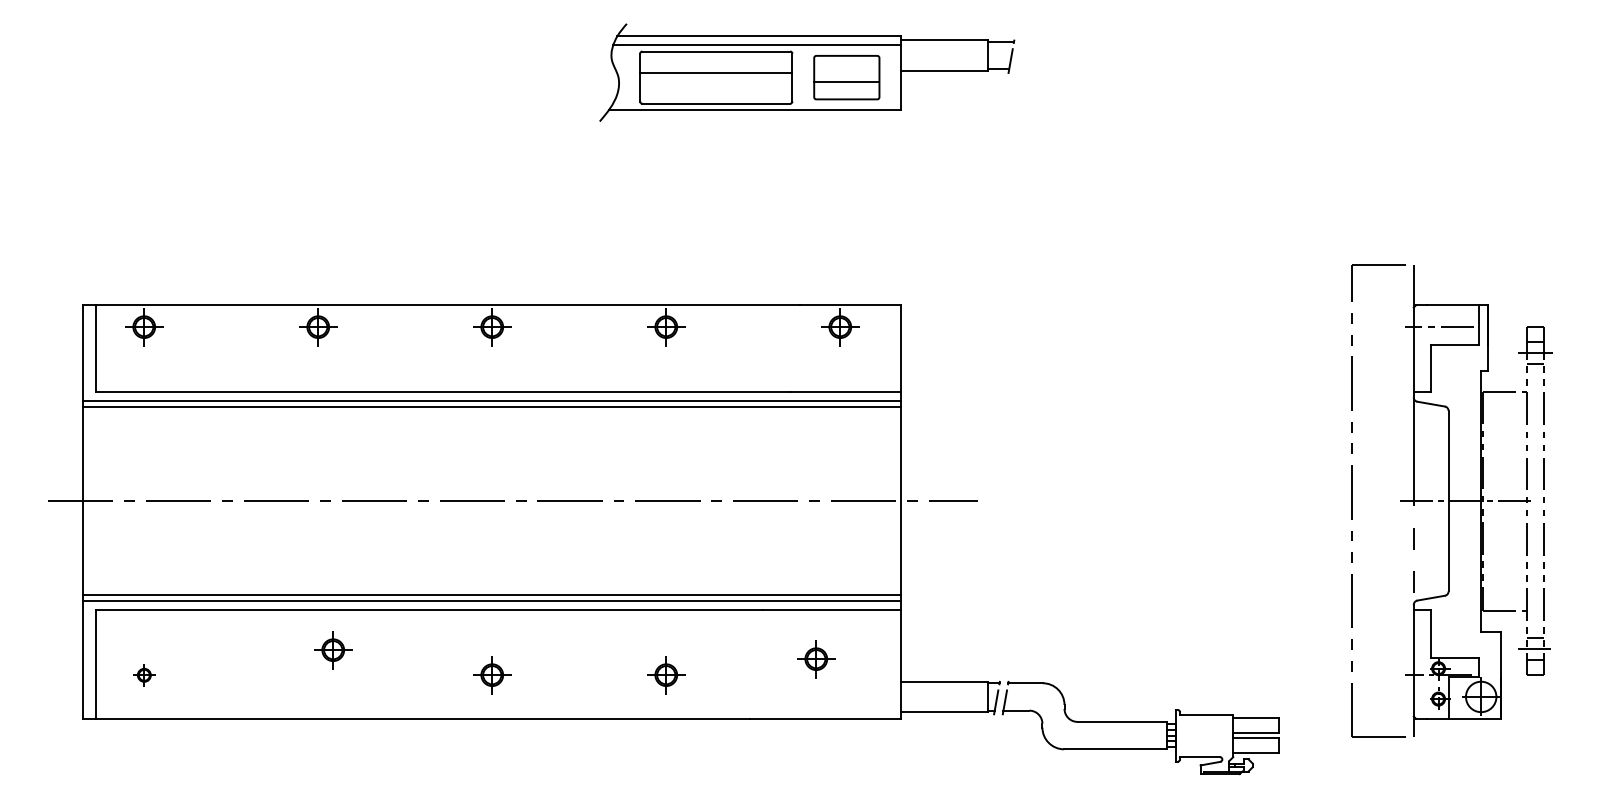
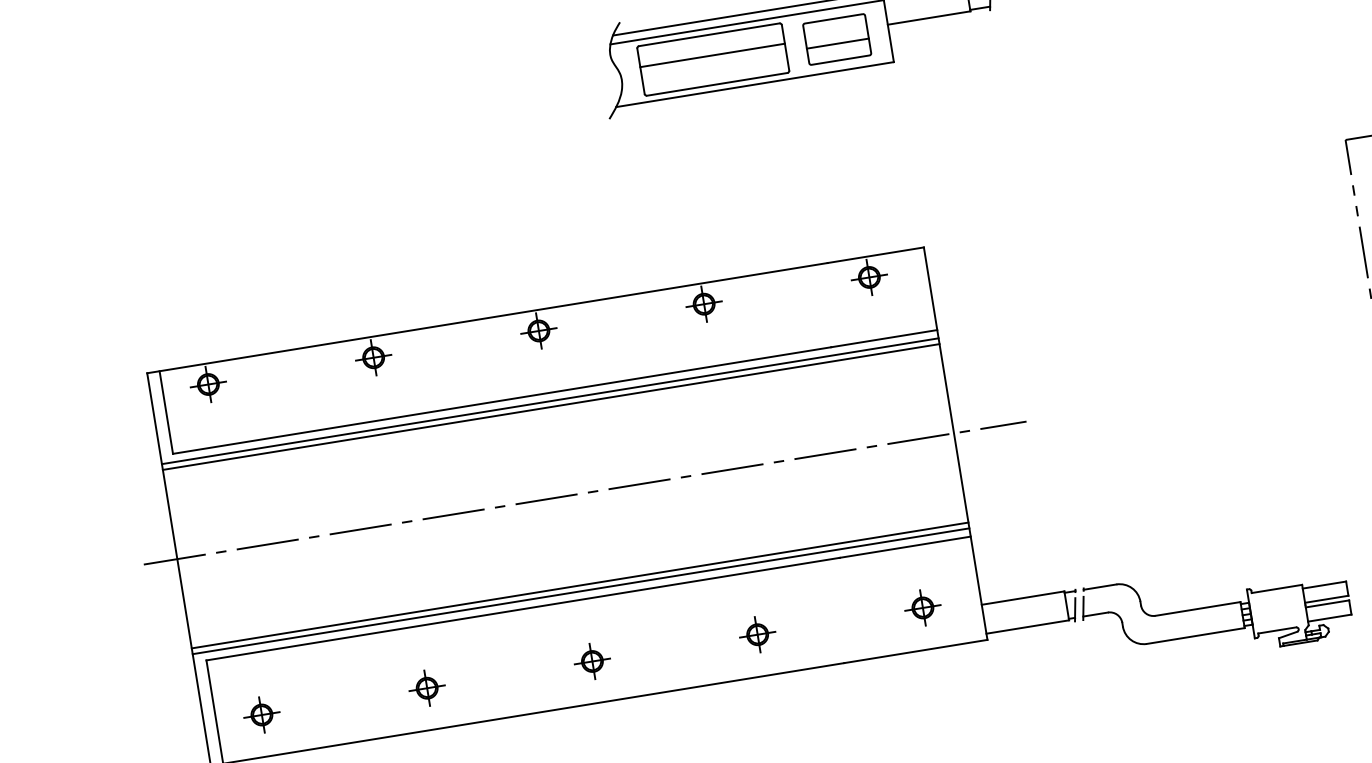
part: (333, 650) -> (427, 688), moved
part: (816, 659) -> (923, 608), moved
part: (144, 675) -> (262, 715), size x1.67

